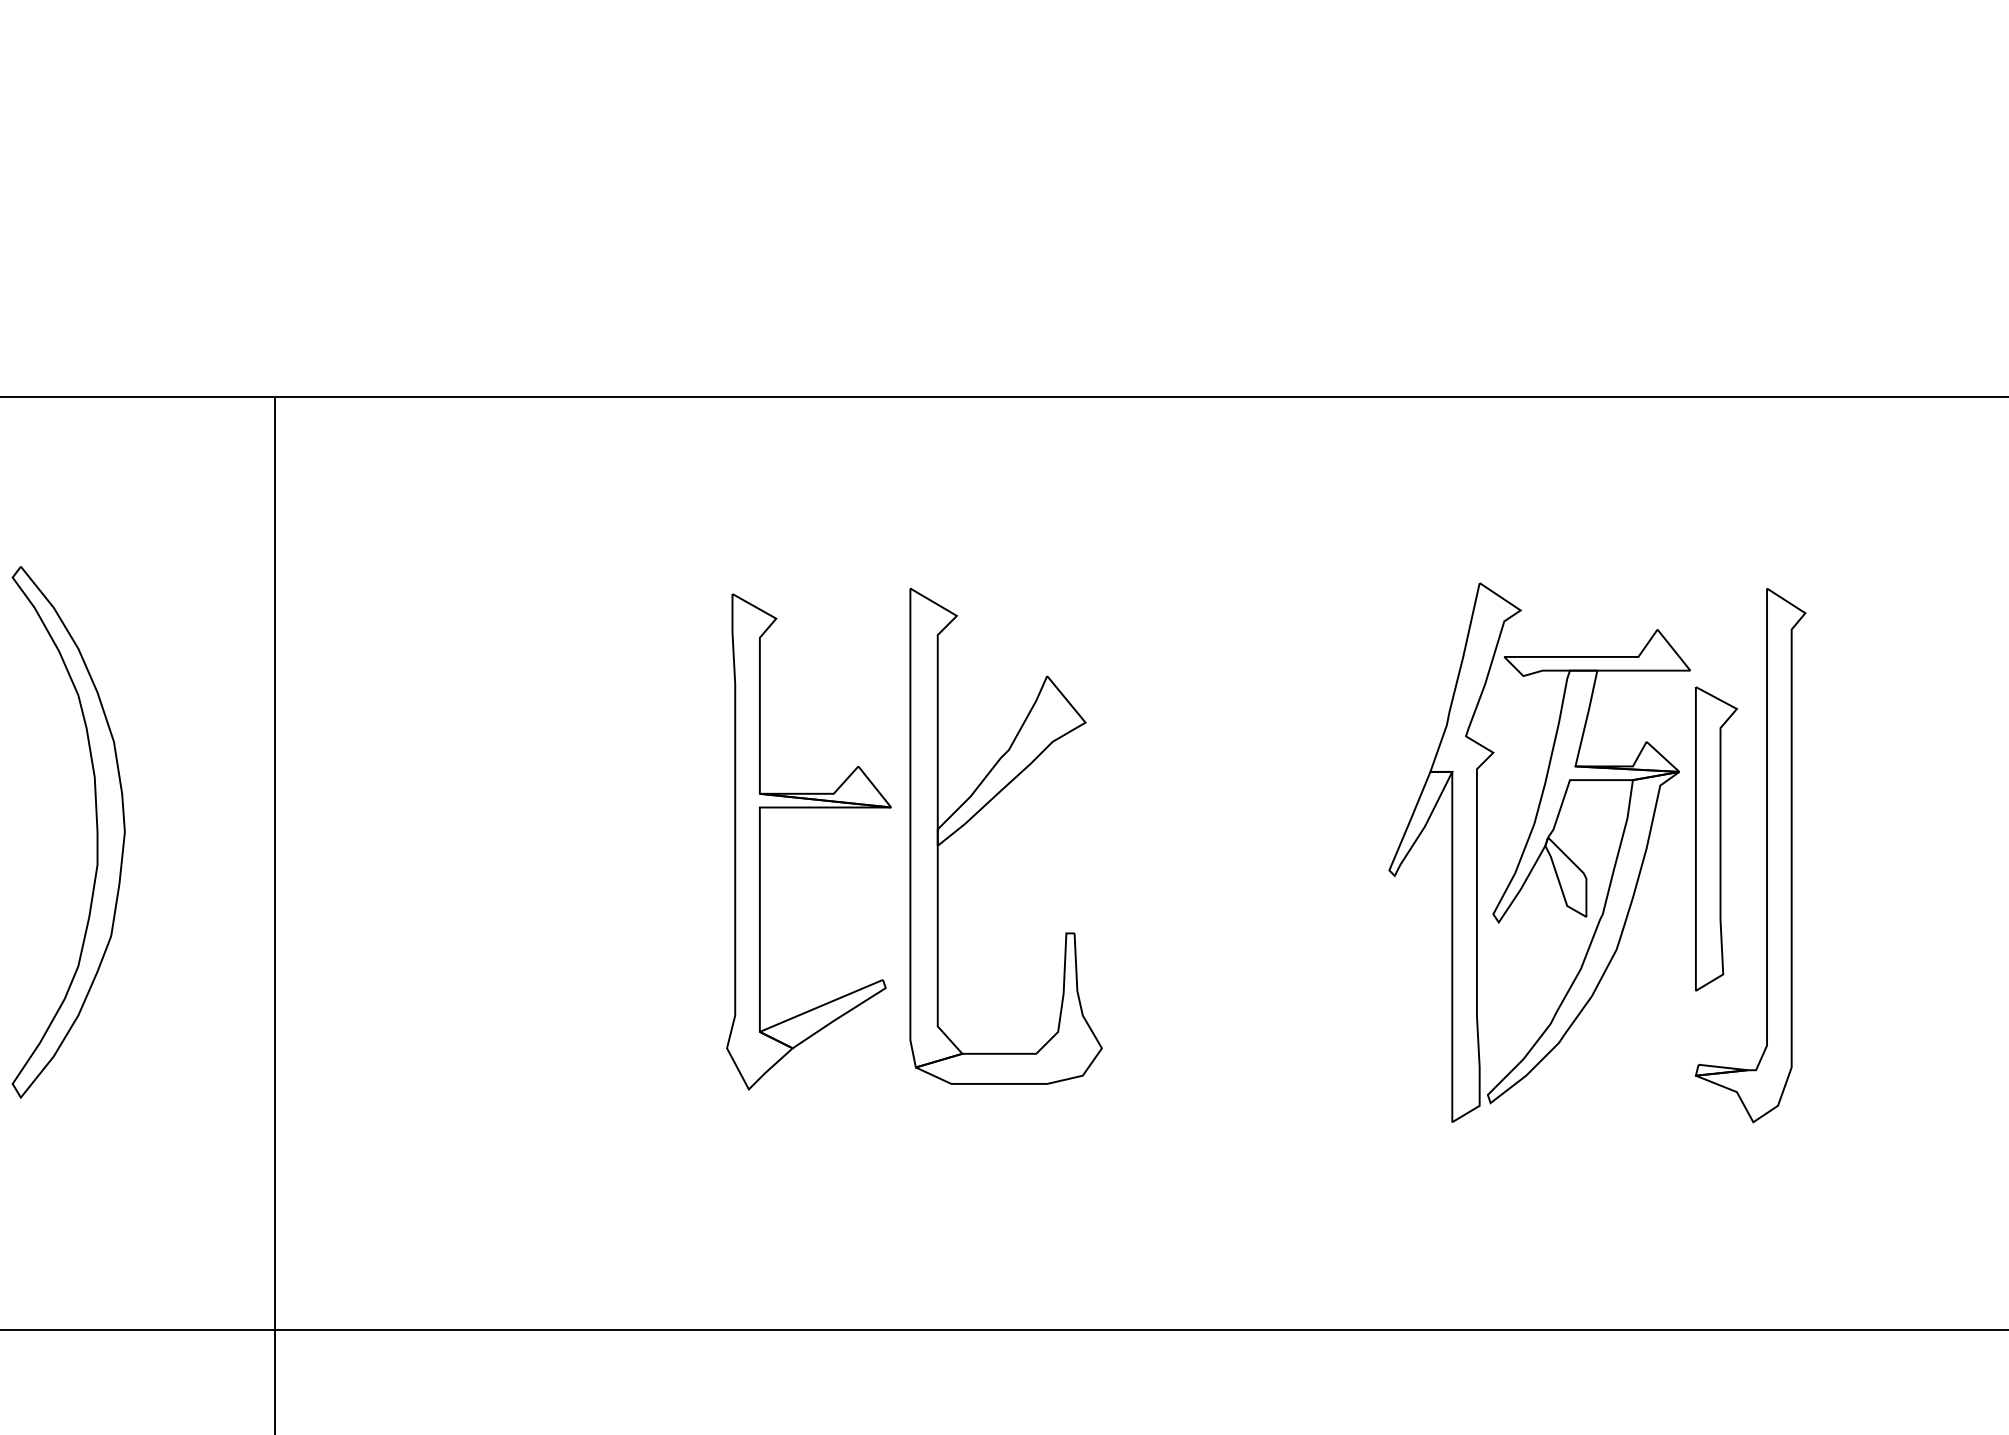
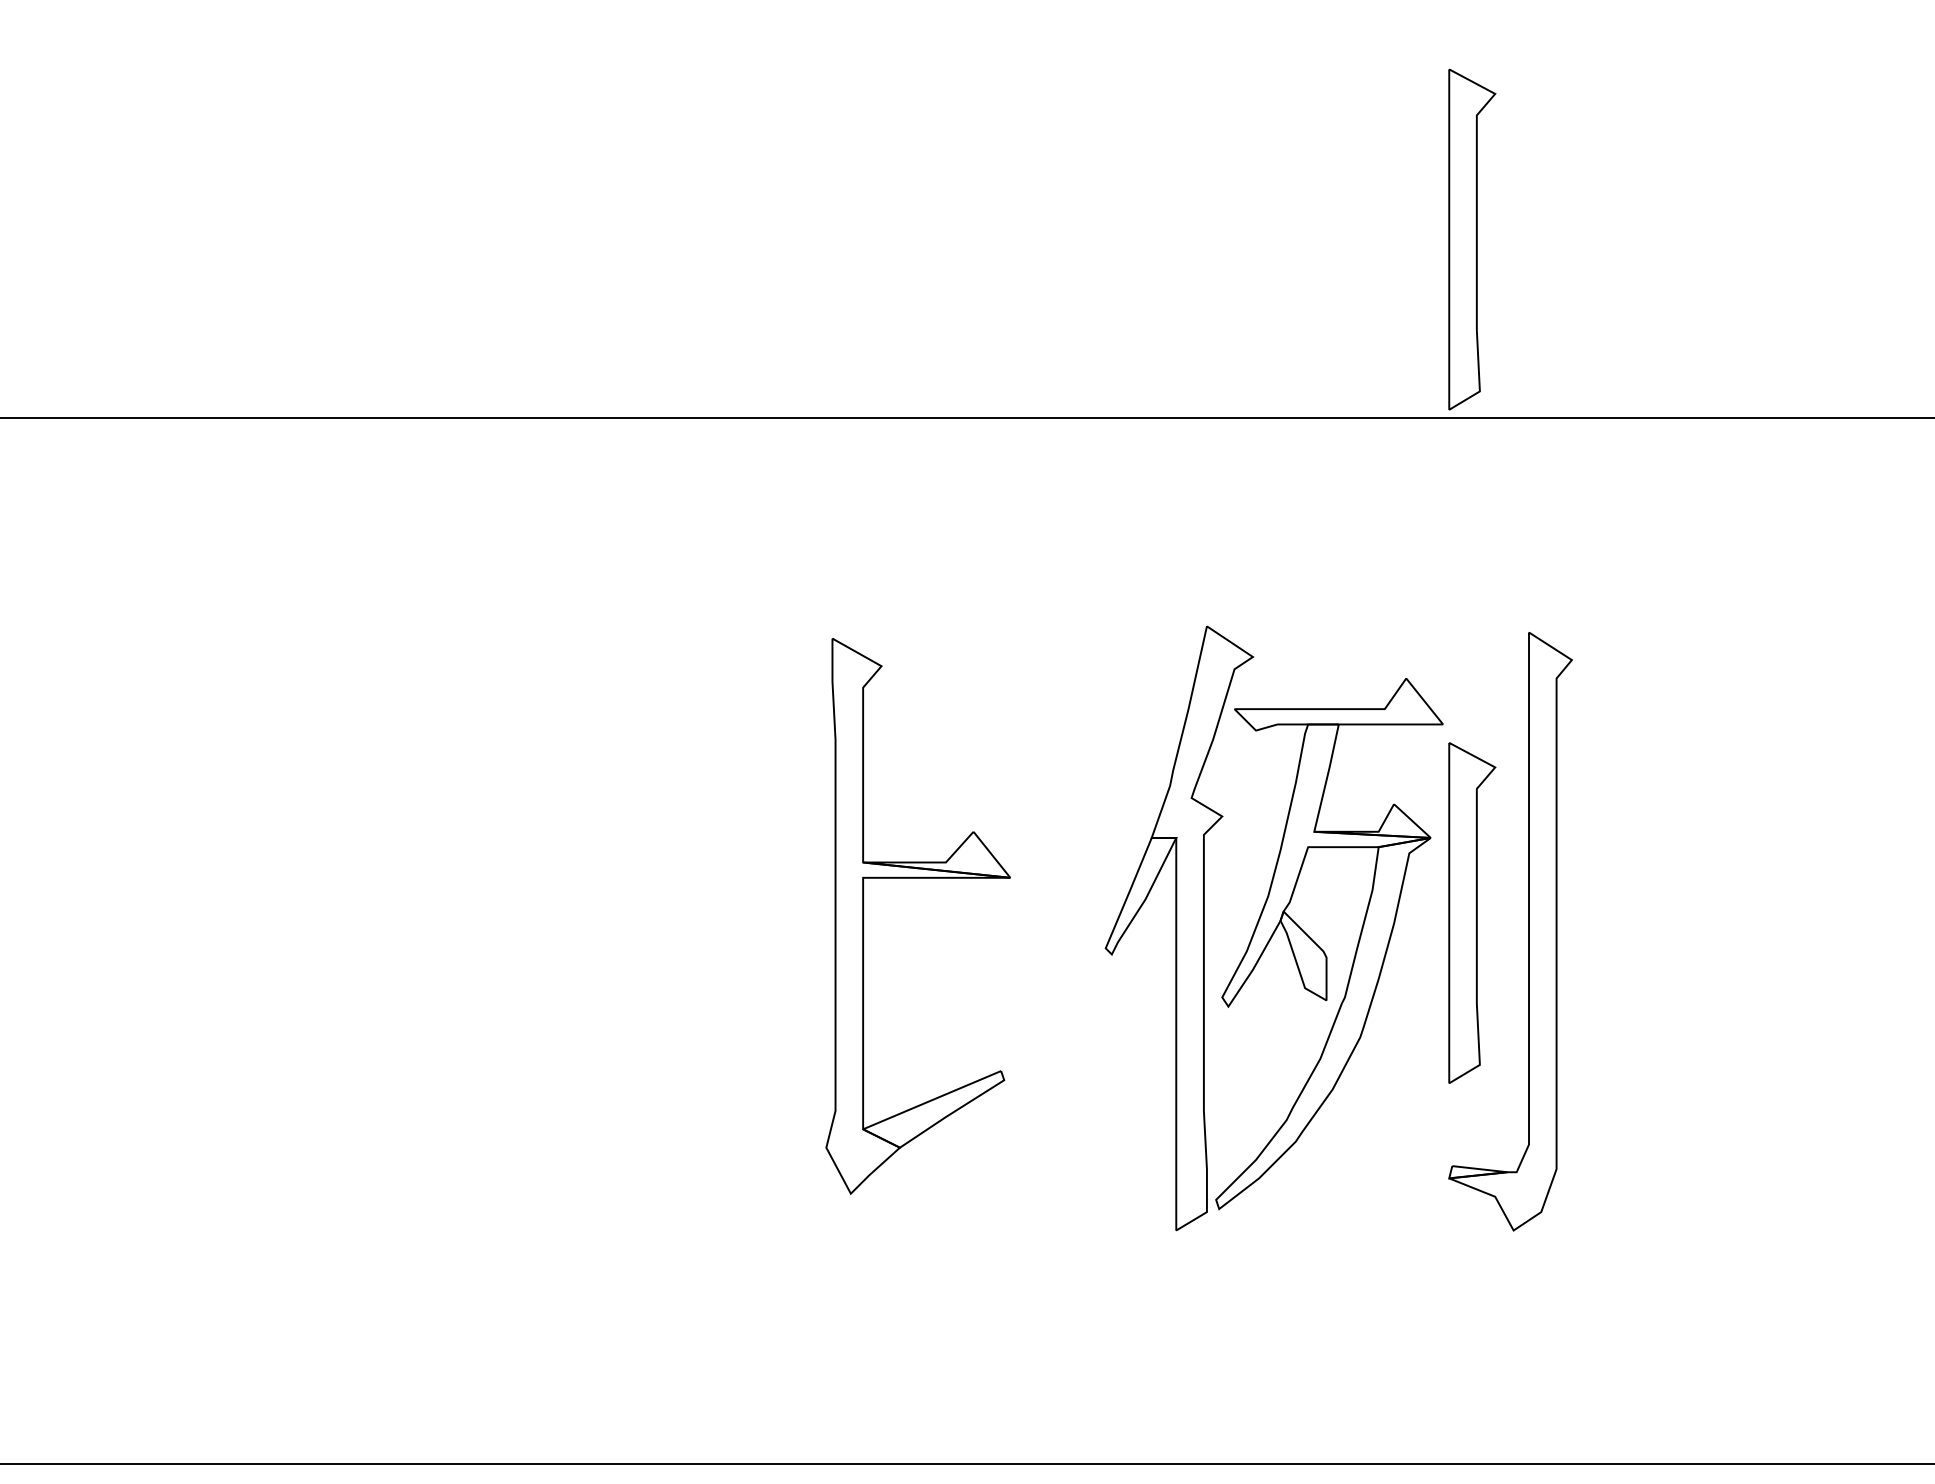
part: (1716, 237) -> (1472, 239), added
part: (808, 808) -> (917, 878), moved
part: (980, 811) -> (647, 882), removed

